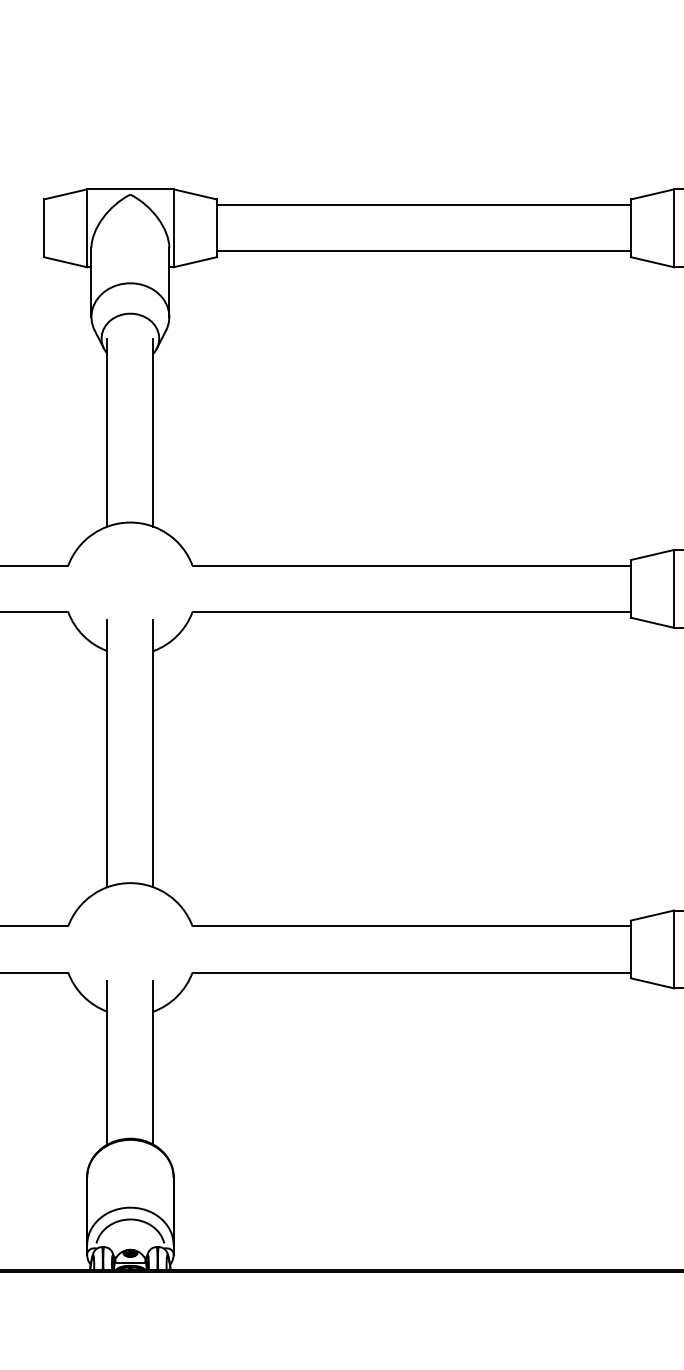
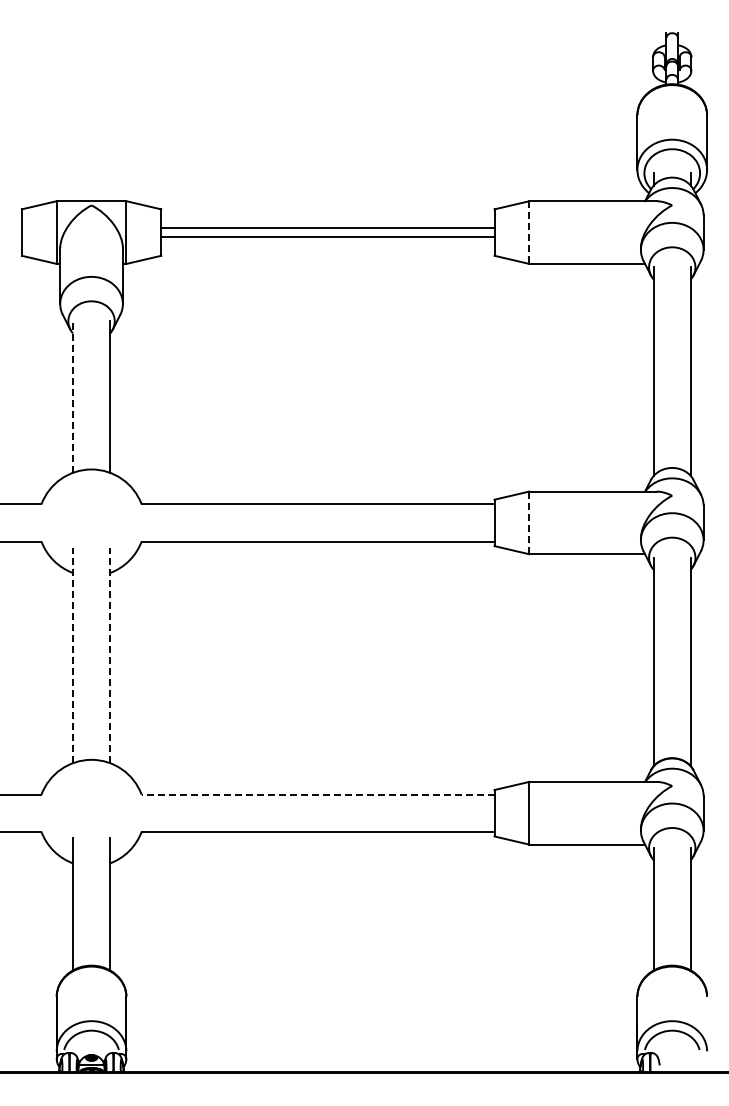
line: (423, 205) -> (327, 237), moved
line: (674, 229) -> (529, 233), solid -> dashed
line: (423, 251) -> (327, 228), moved
line: (106, 433) -> (72, 397), solid -> dashed
line: (674, 589) -> (529, 523), solid -> dashed
line: (106, 753) -> (72, 655), solid -> dashed
line: (153, 753) -> (110, 655), solid -> dashed
line: (410, 926) -> (317, 794), solid -> dashed

